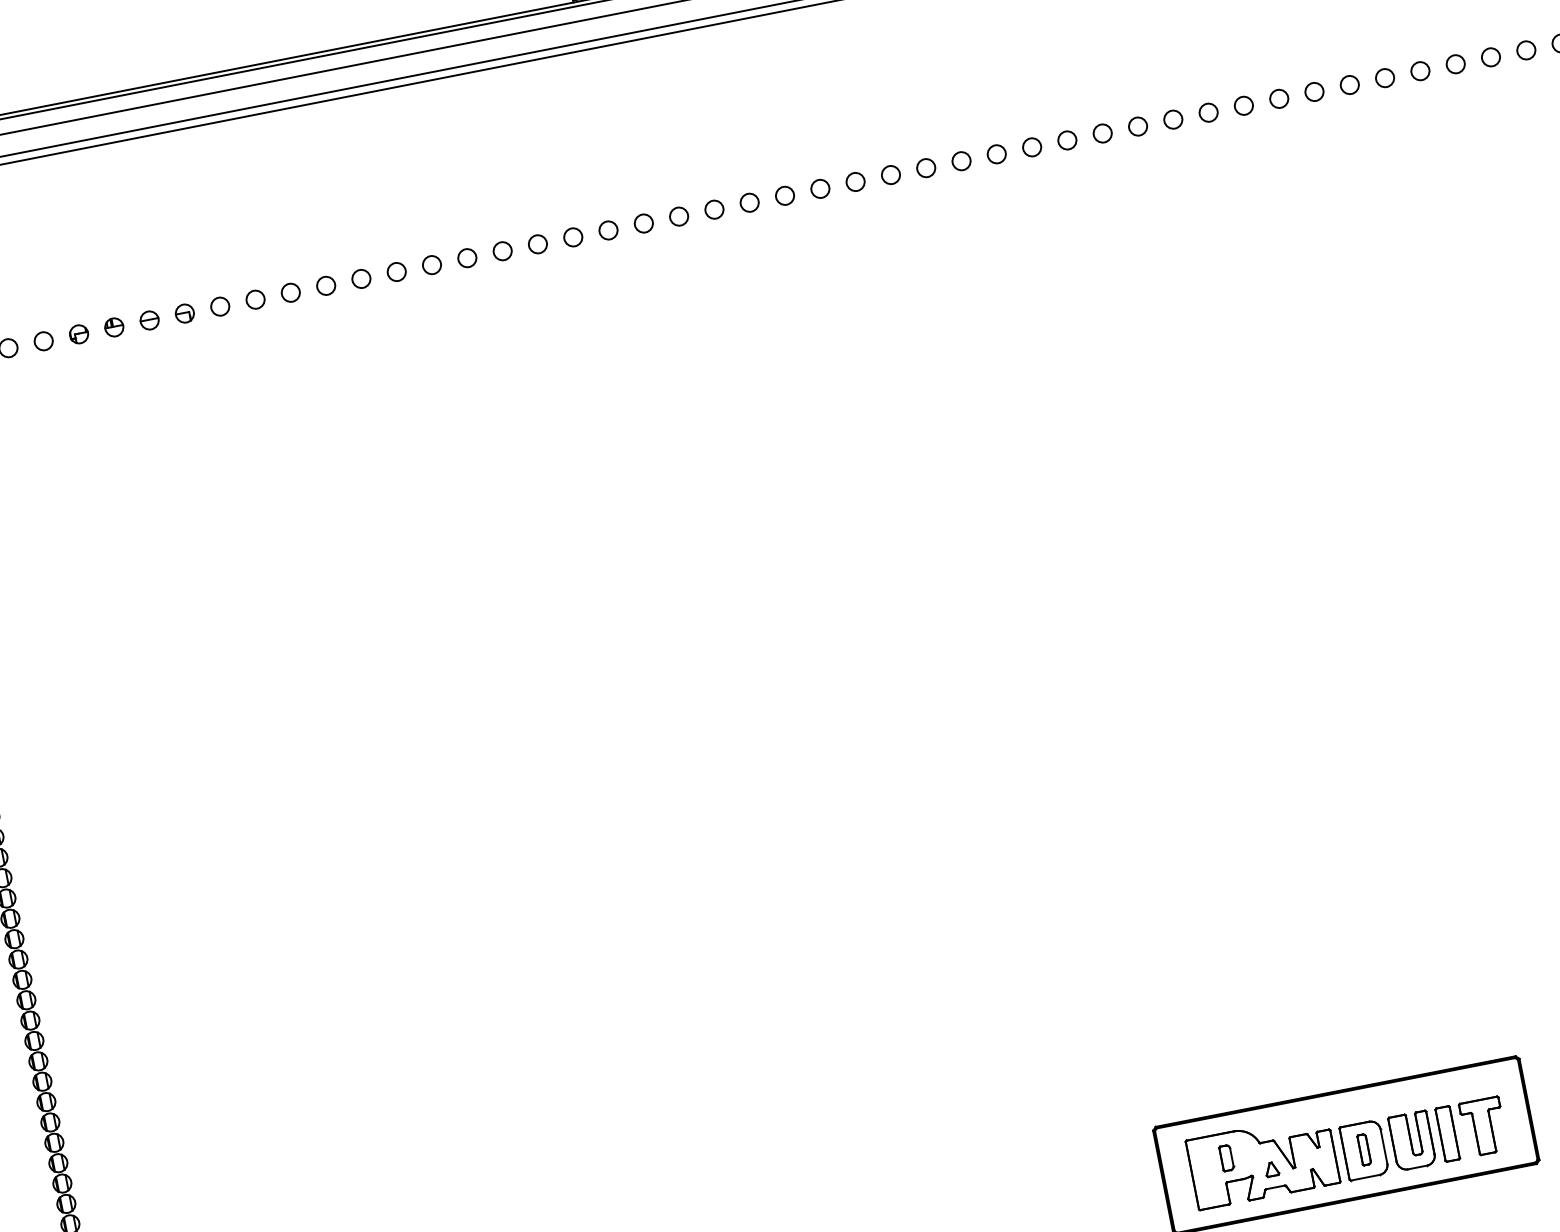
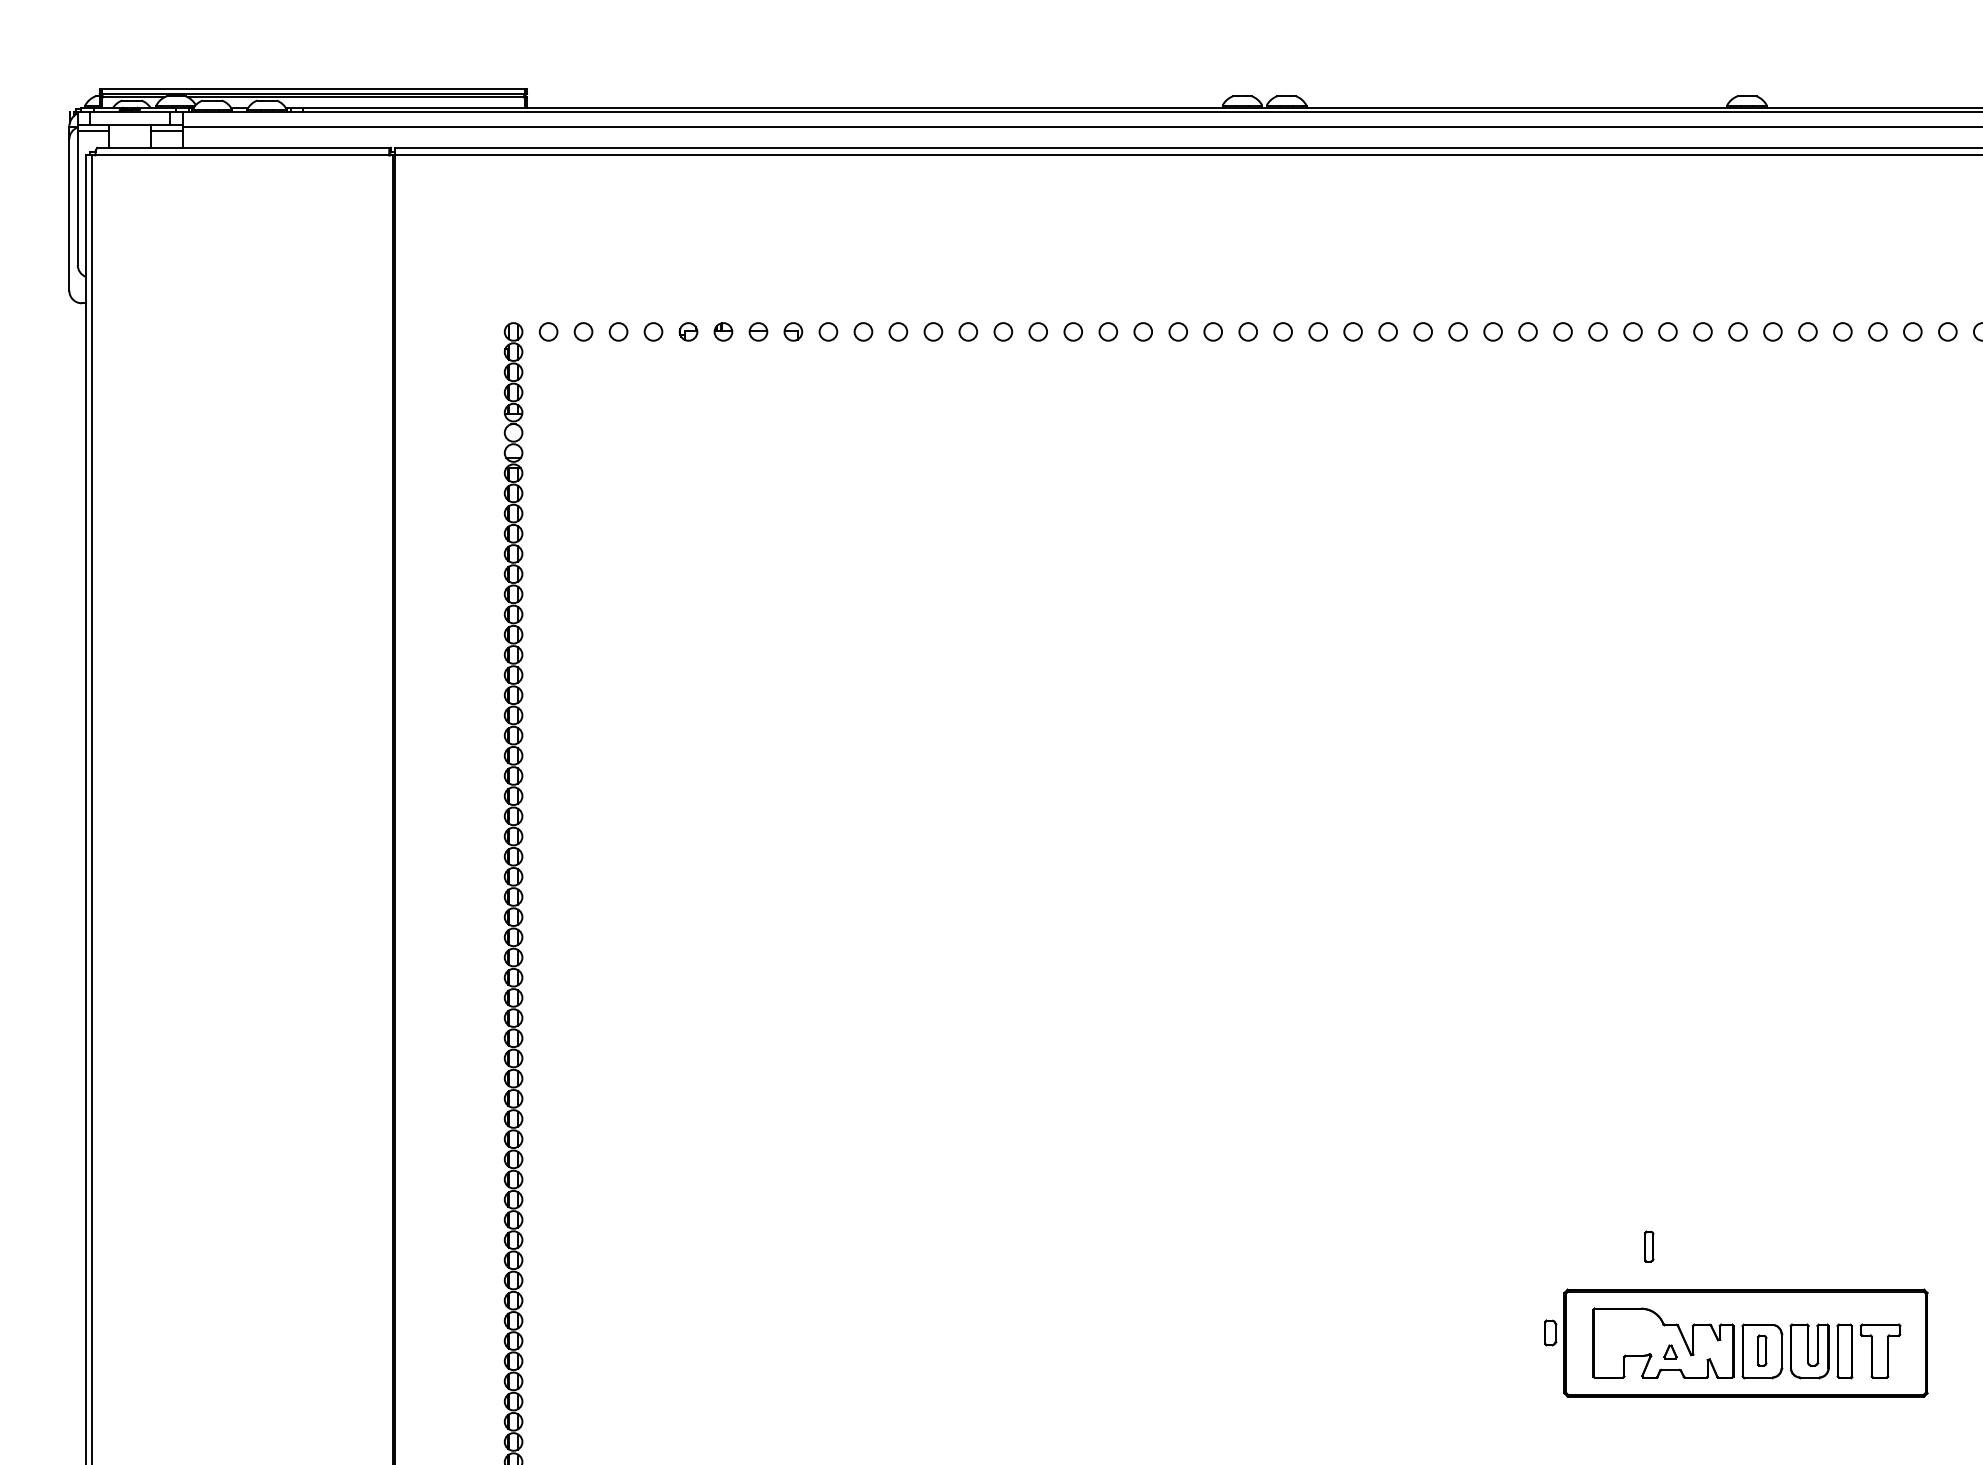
part: (1229, 1066) -> (1649, 1246), added
part: (1226, 1157) -> (1550, 1332), moved

